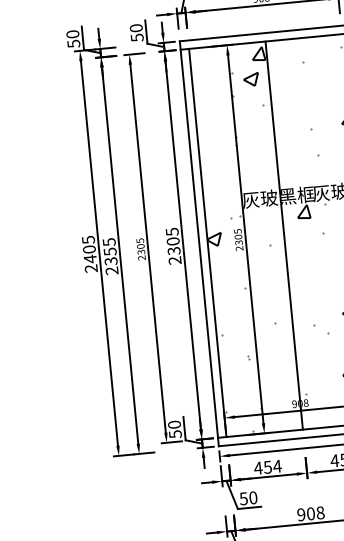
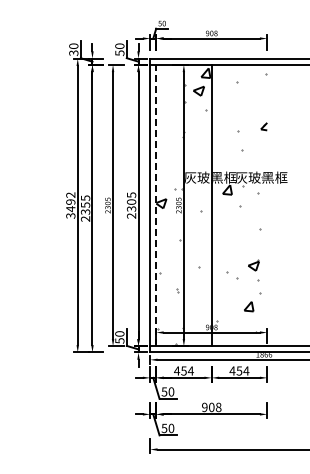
text: (70, 43) -> (71, 52), 50 -> 30
line: (207, 242) -> (156, 205), solid -> dashed
text: (89, 254) -> (70, 205), 2405 -> 3492

